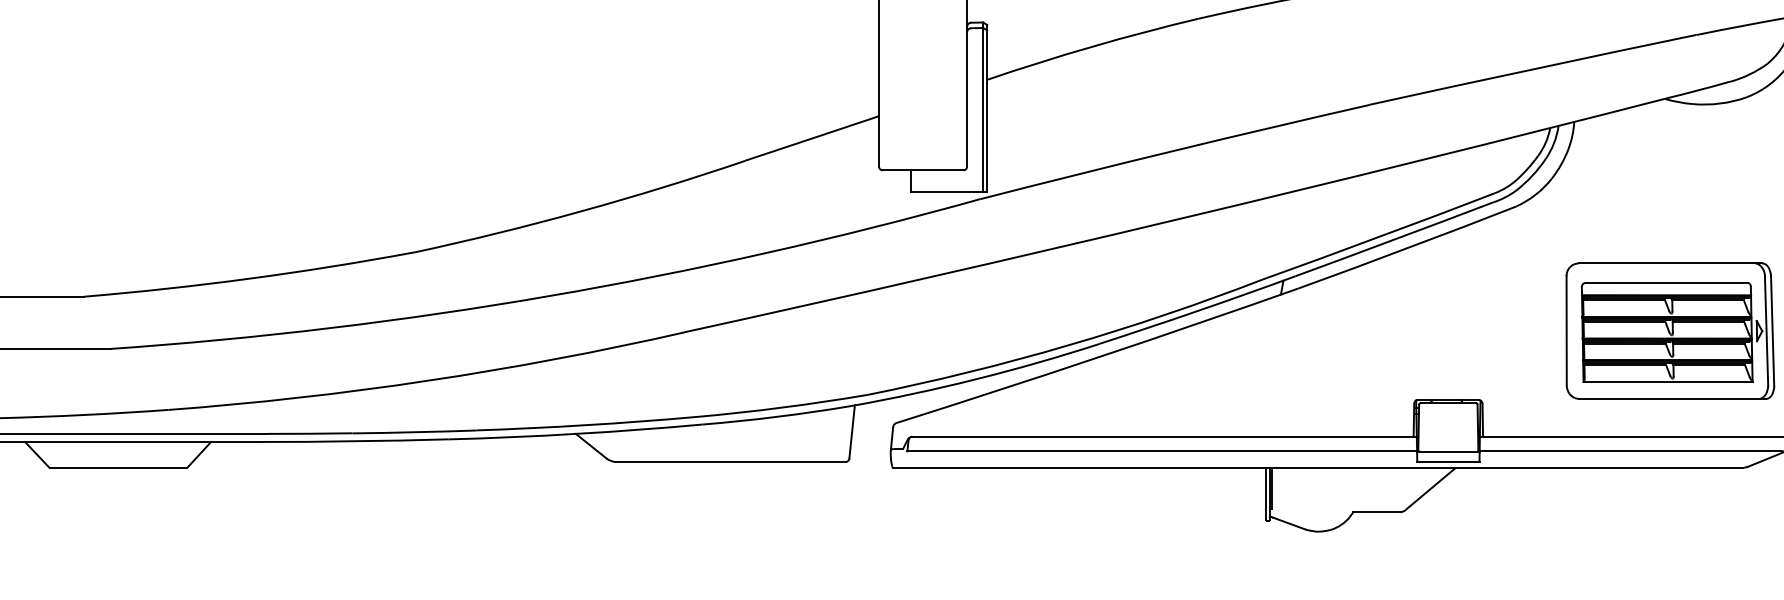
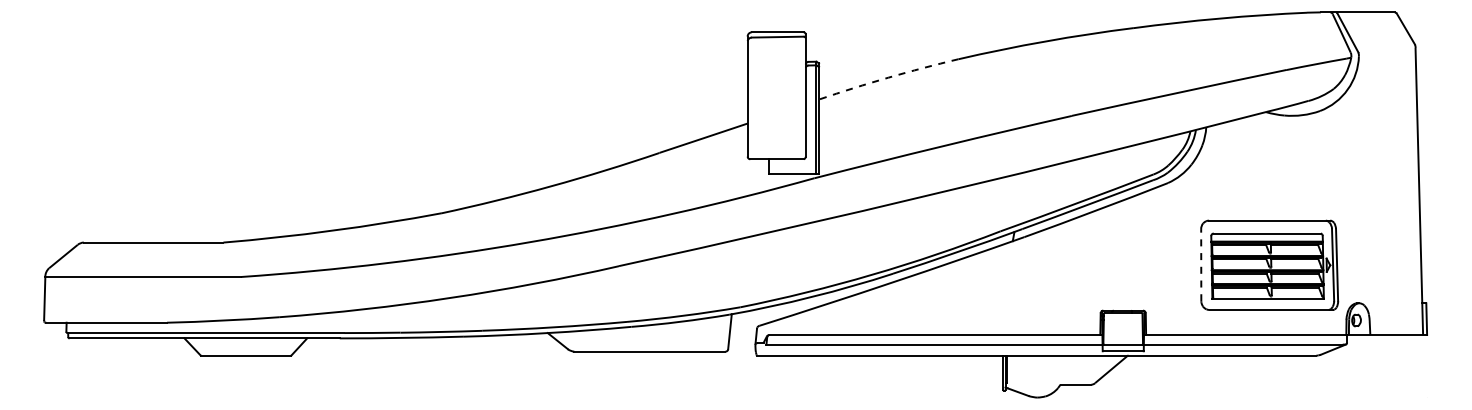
arc: (1092, 46) -> (888, 77), solid -> dashed
line: (1567, 329) -> (1201, 264), solid -> dashed

